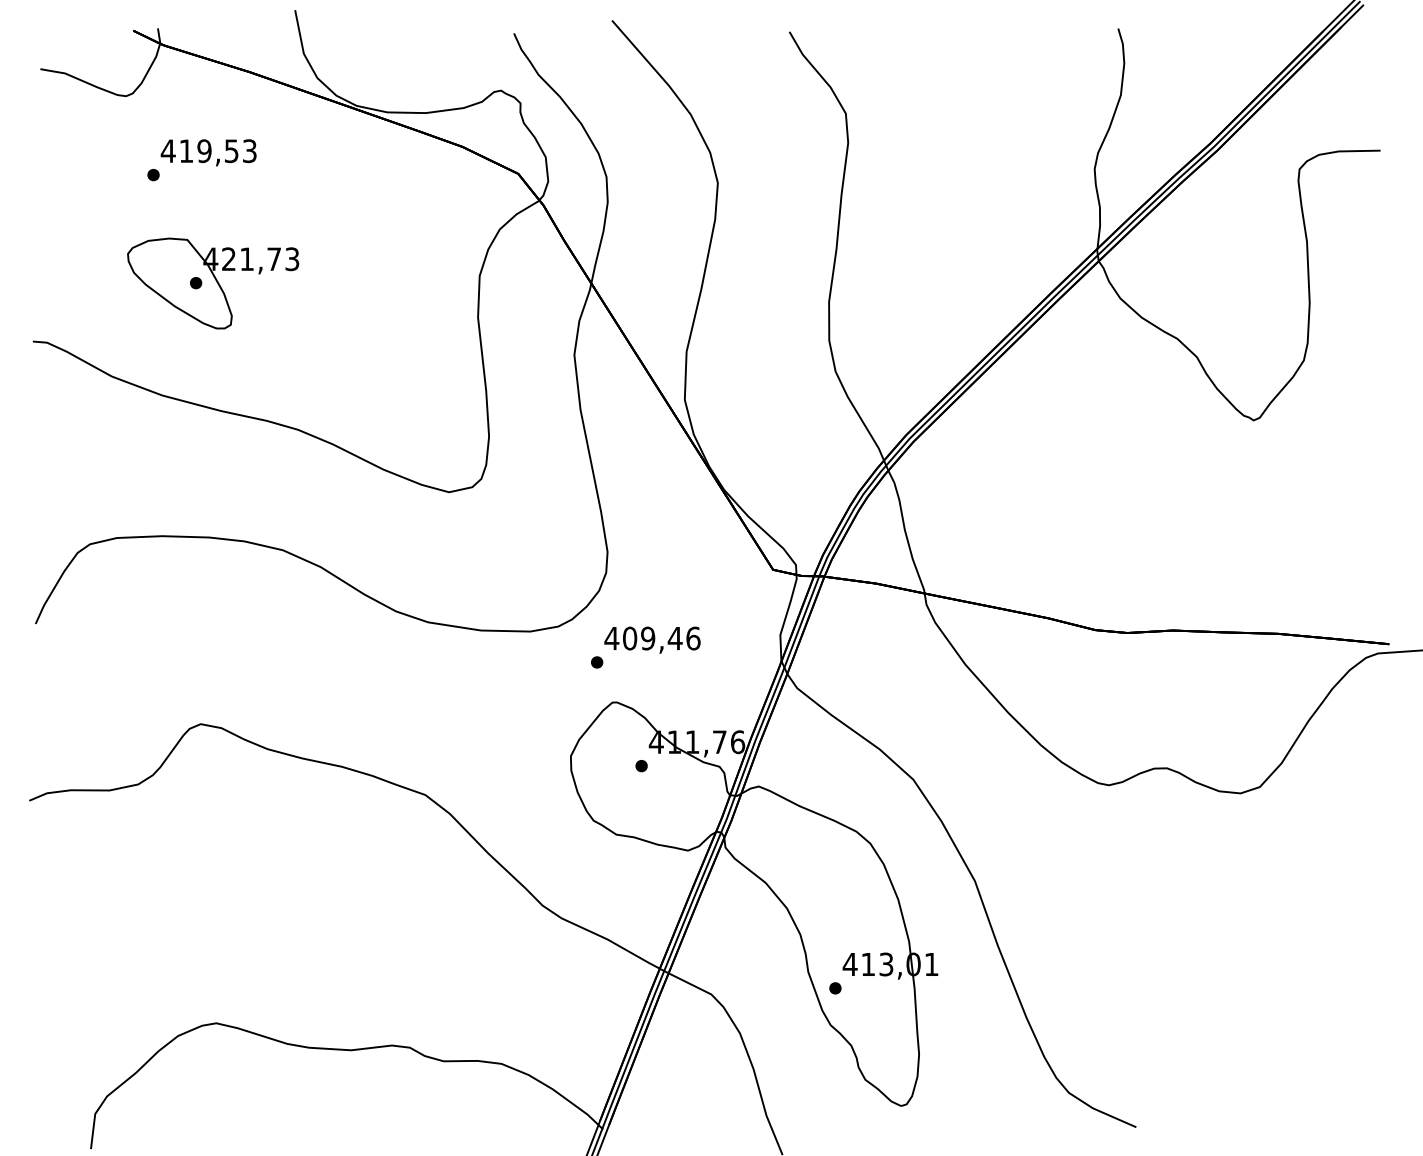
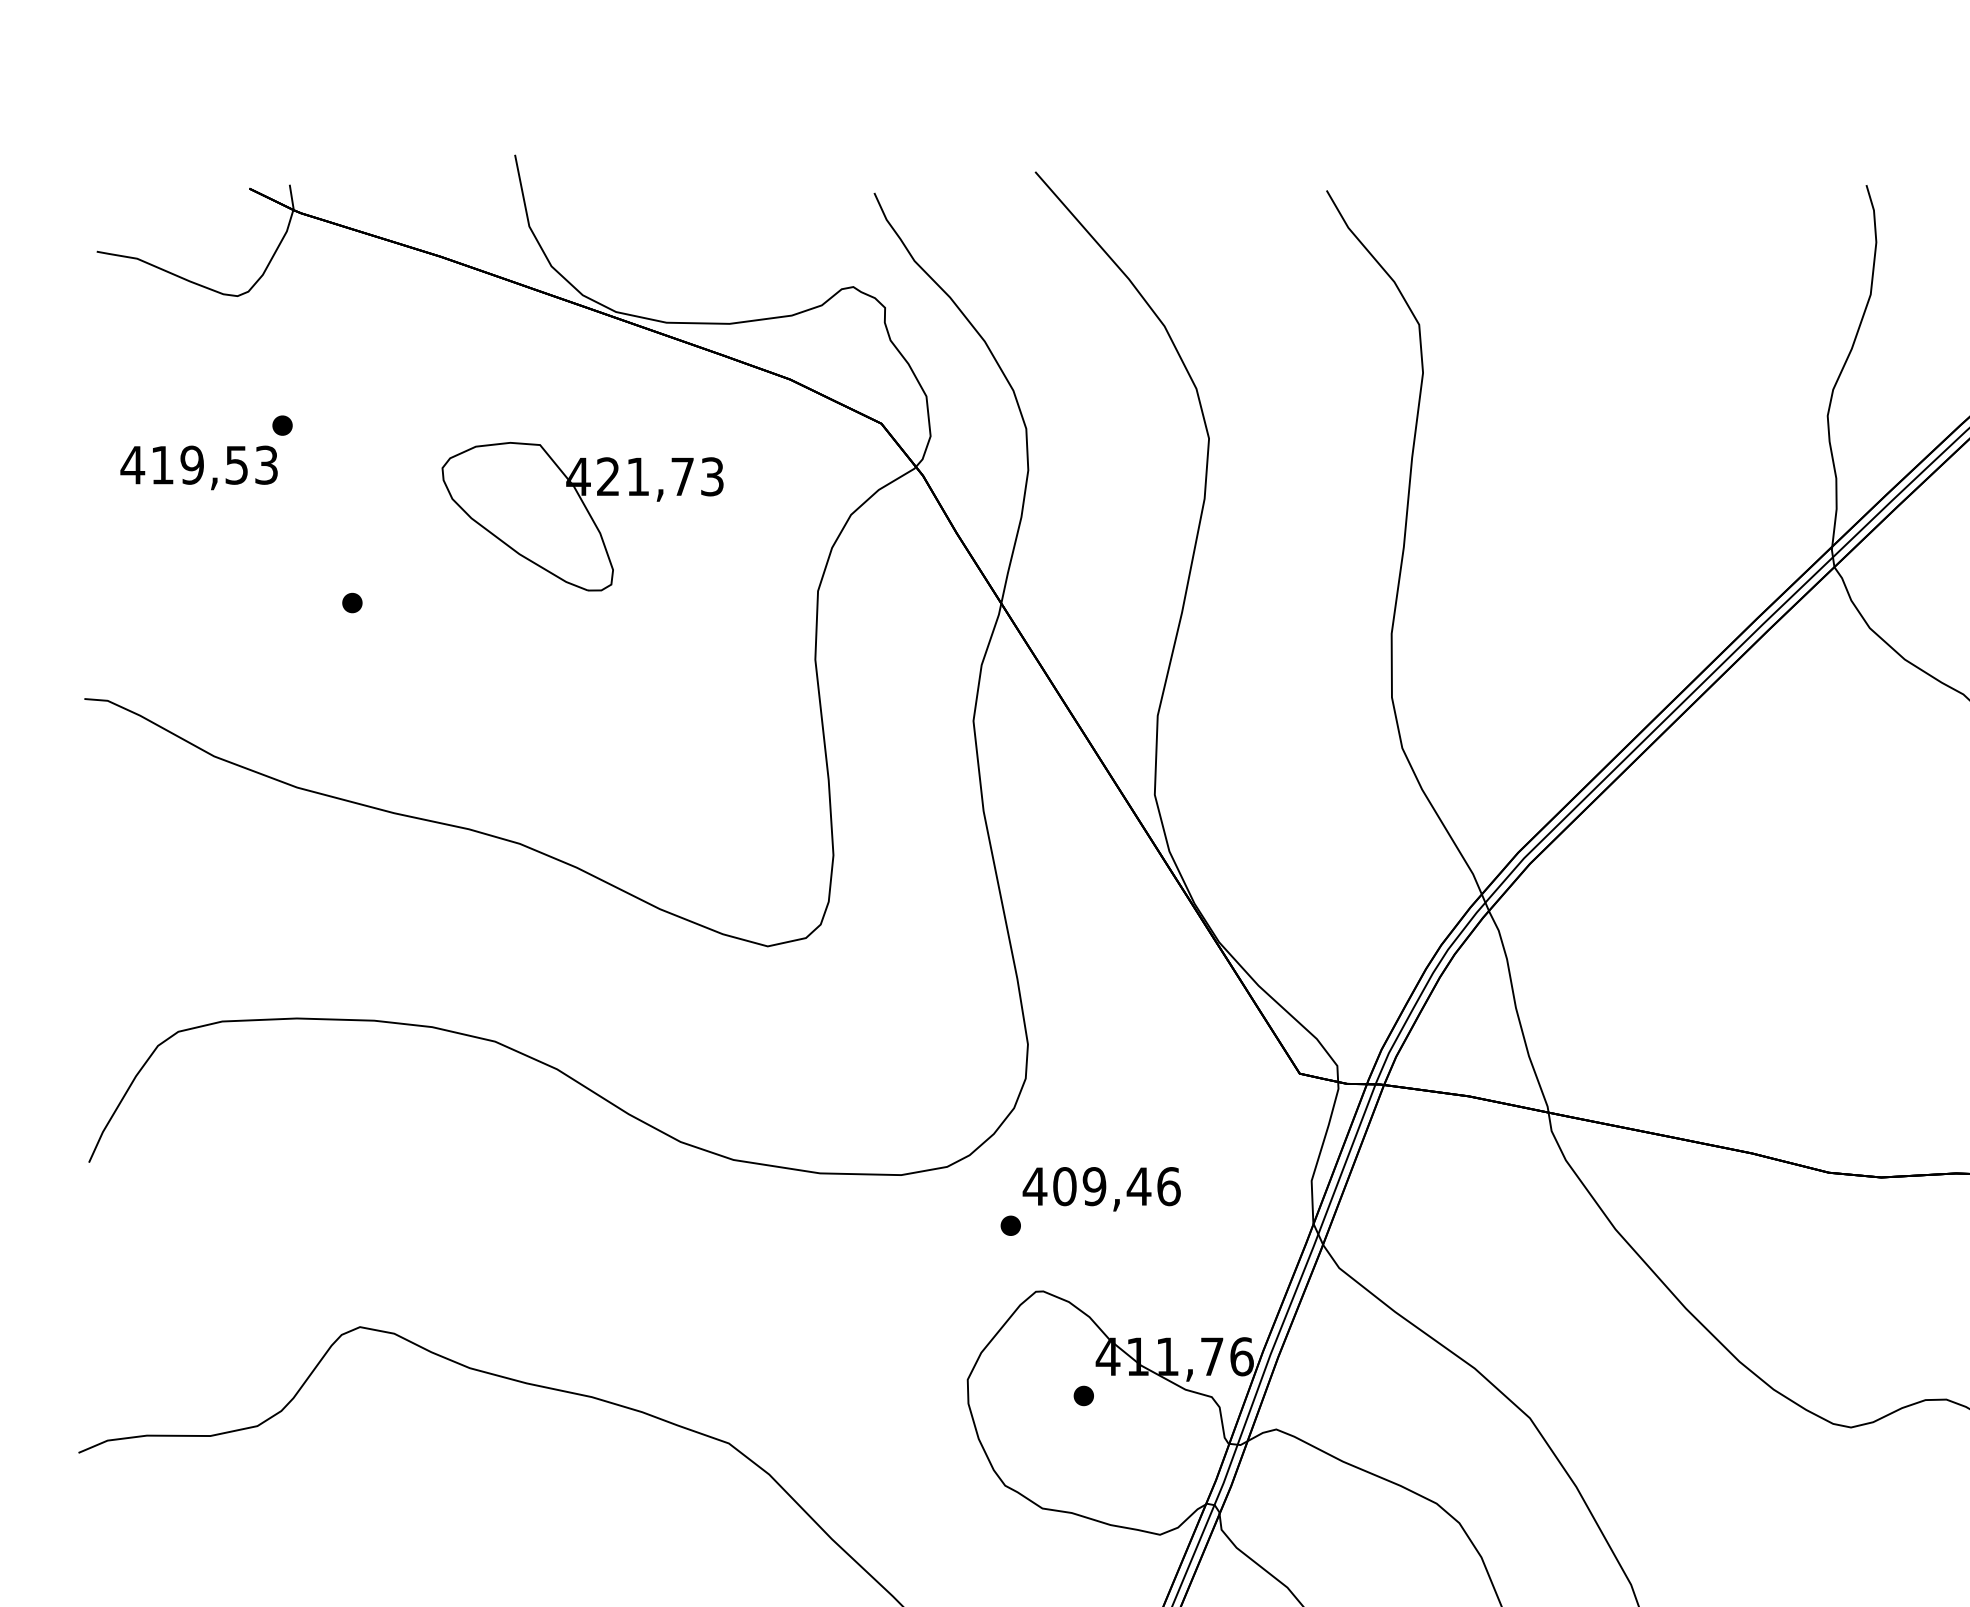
text: (208, 152) -> (198, 467), moved
part: (213, 283) -> (582, 516), moved

